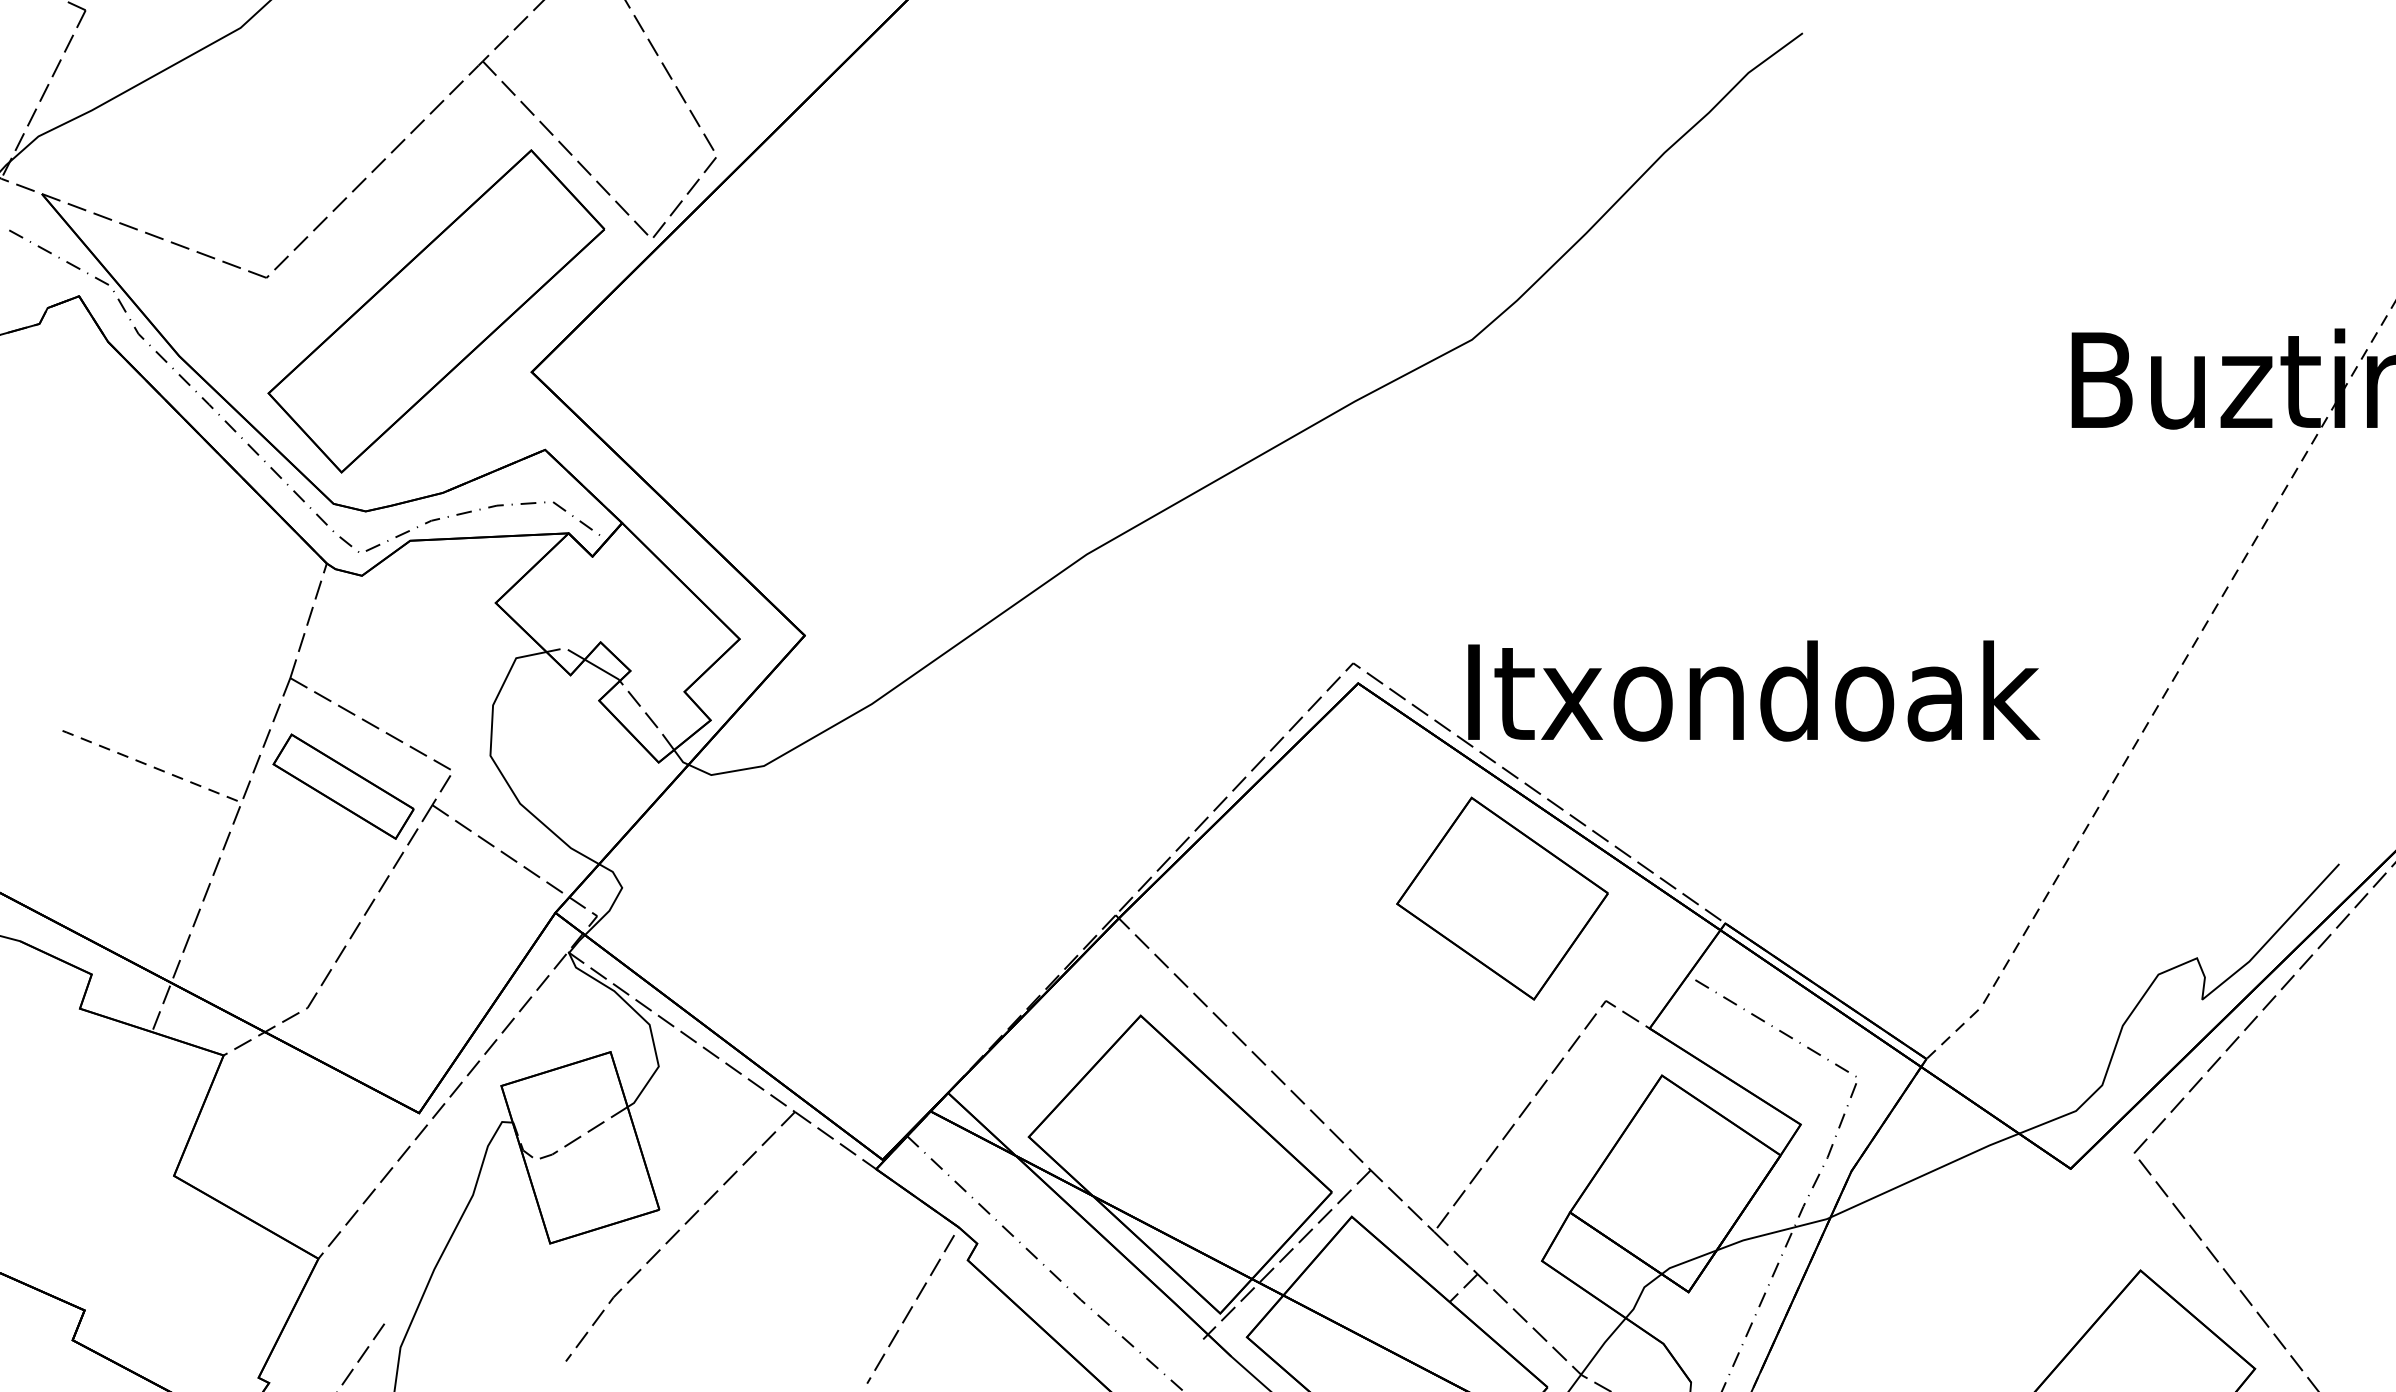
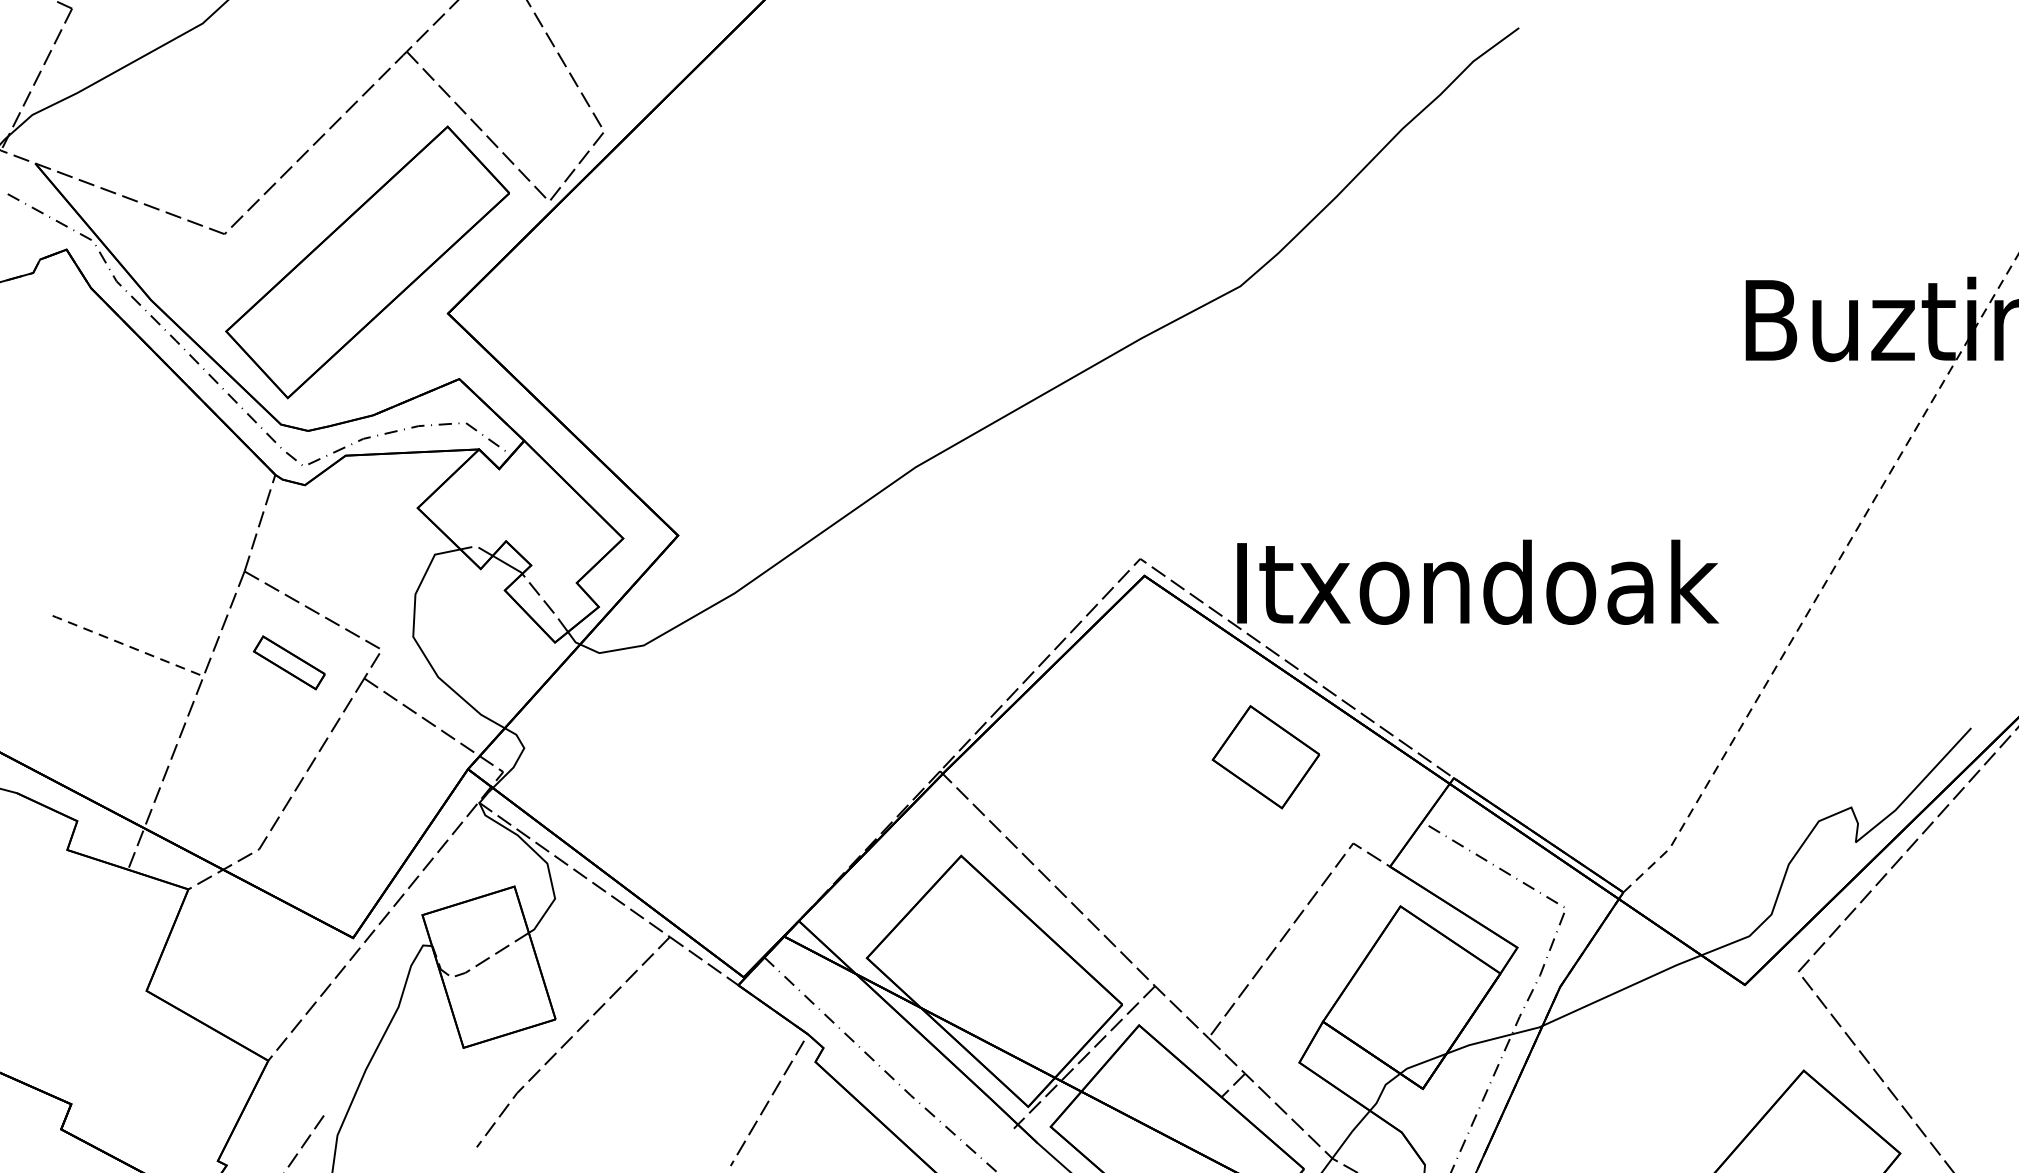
part: (343, 786) -> (289, 662), size x0.6
part: (1502, 898) -> (1266, 757), size x0.6

